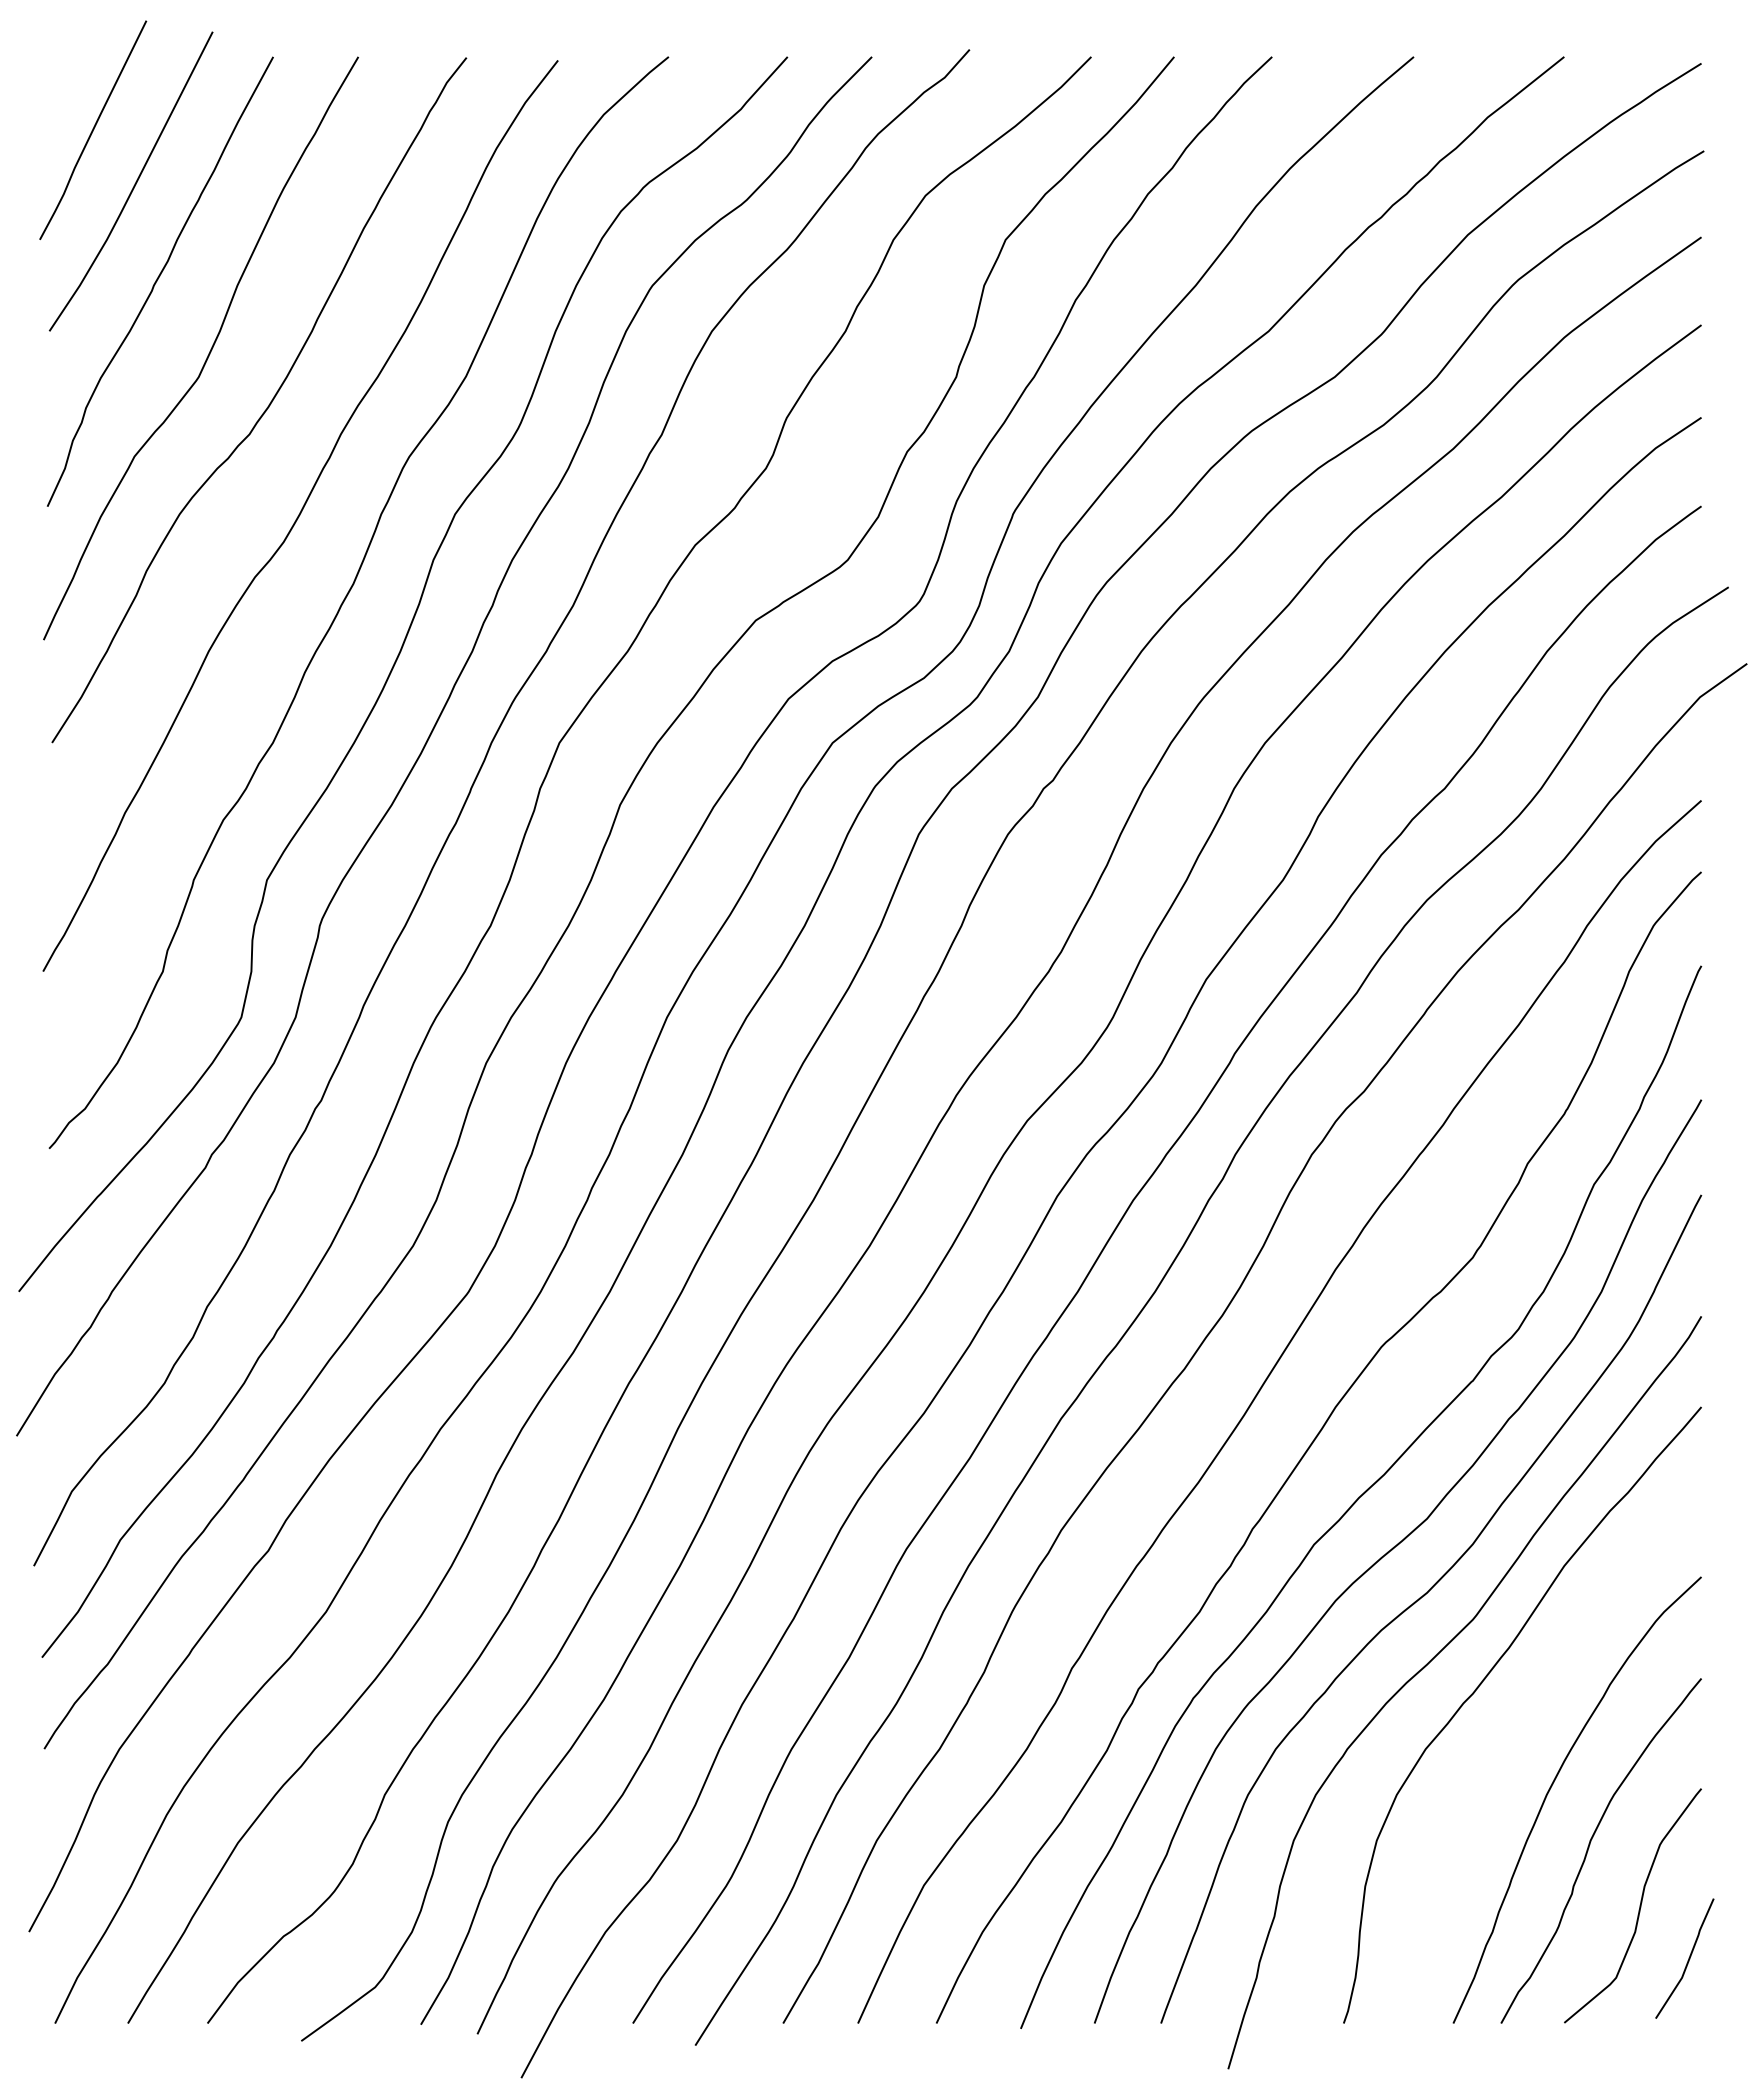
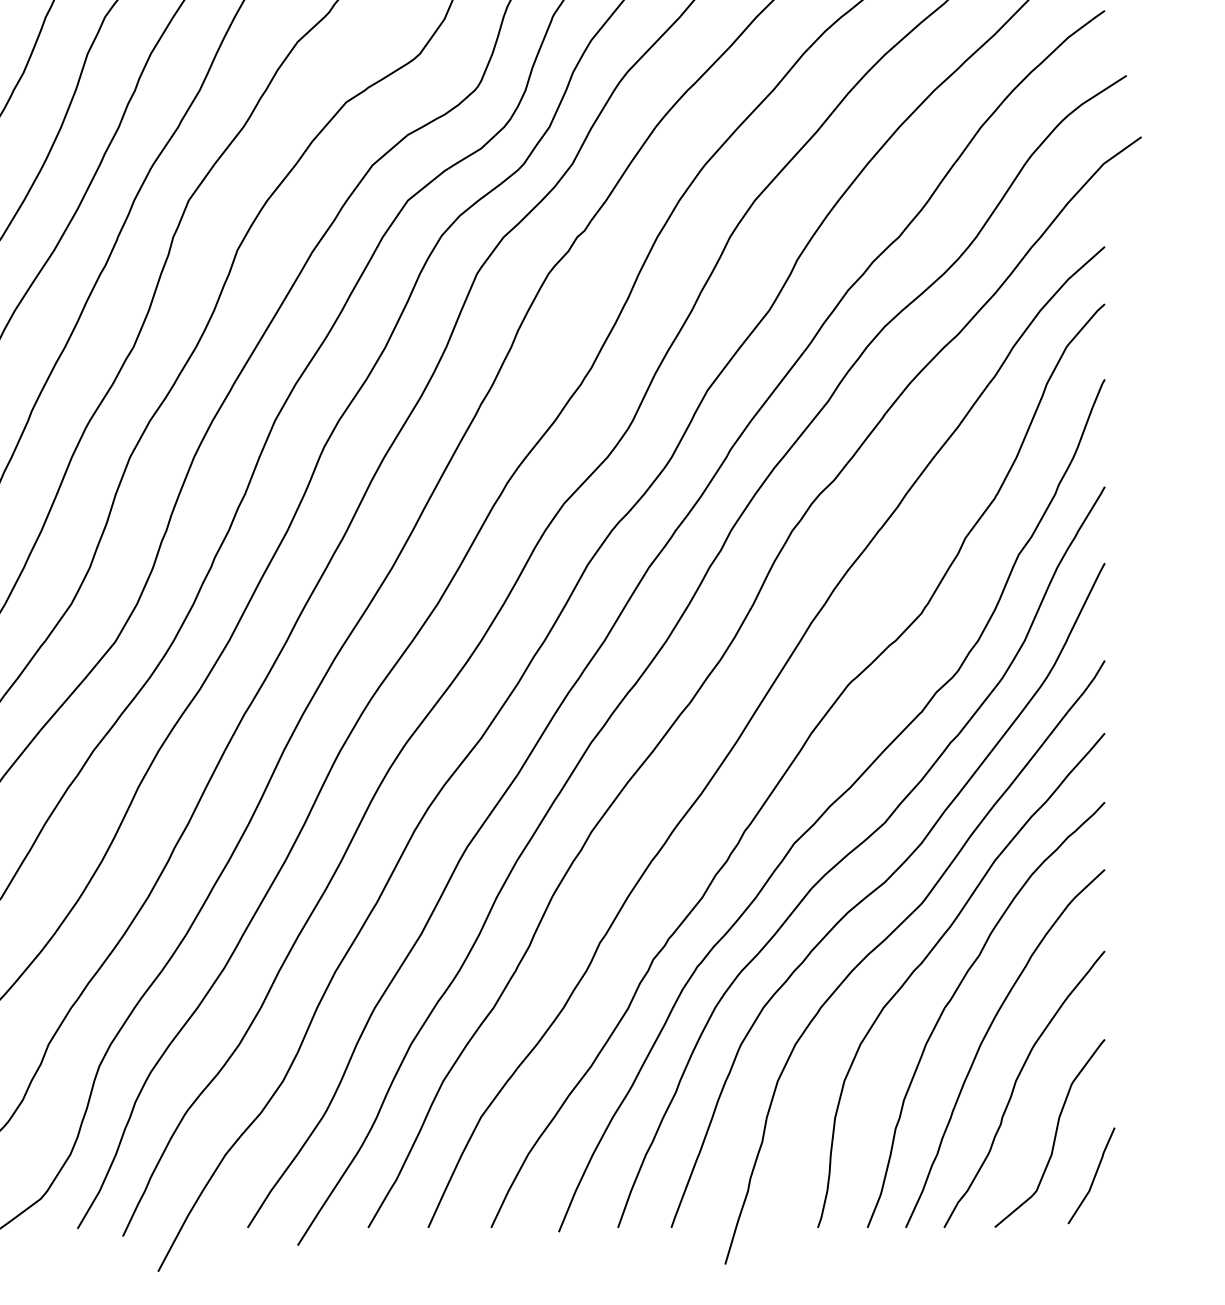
curve: (1513, 1734) -> (954, 996), added

